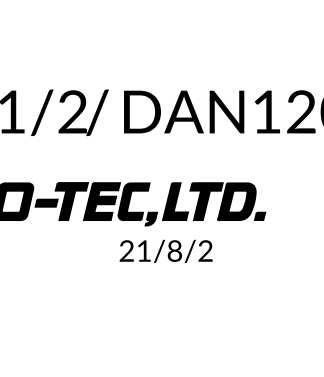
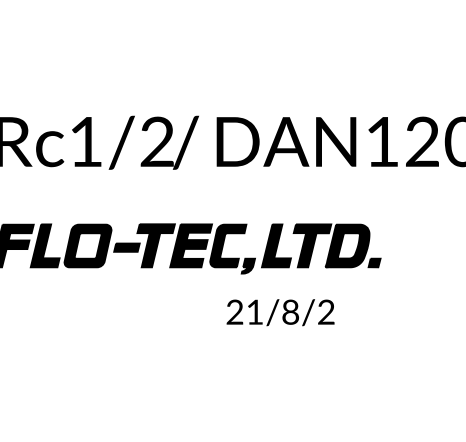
part: (166, 251) -> (280, 312), moved

